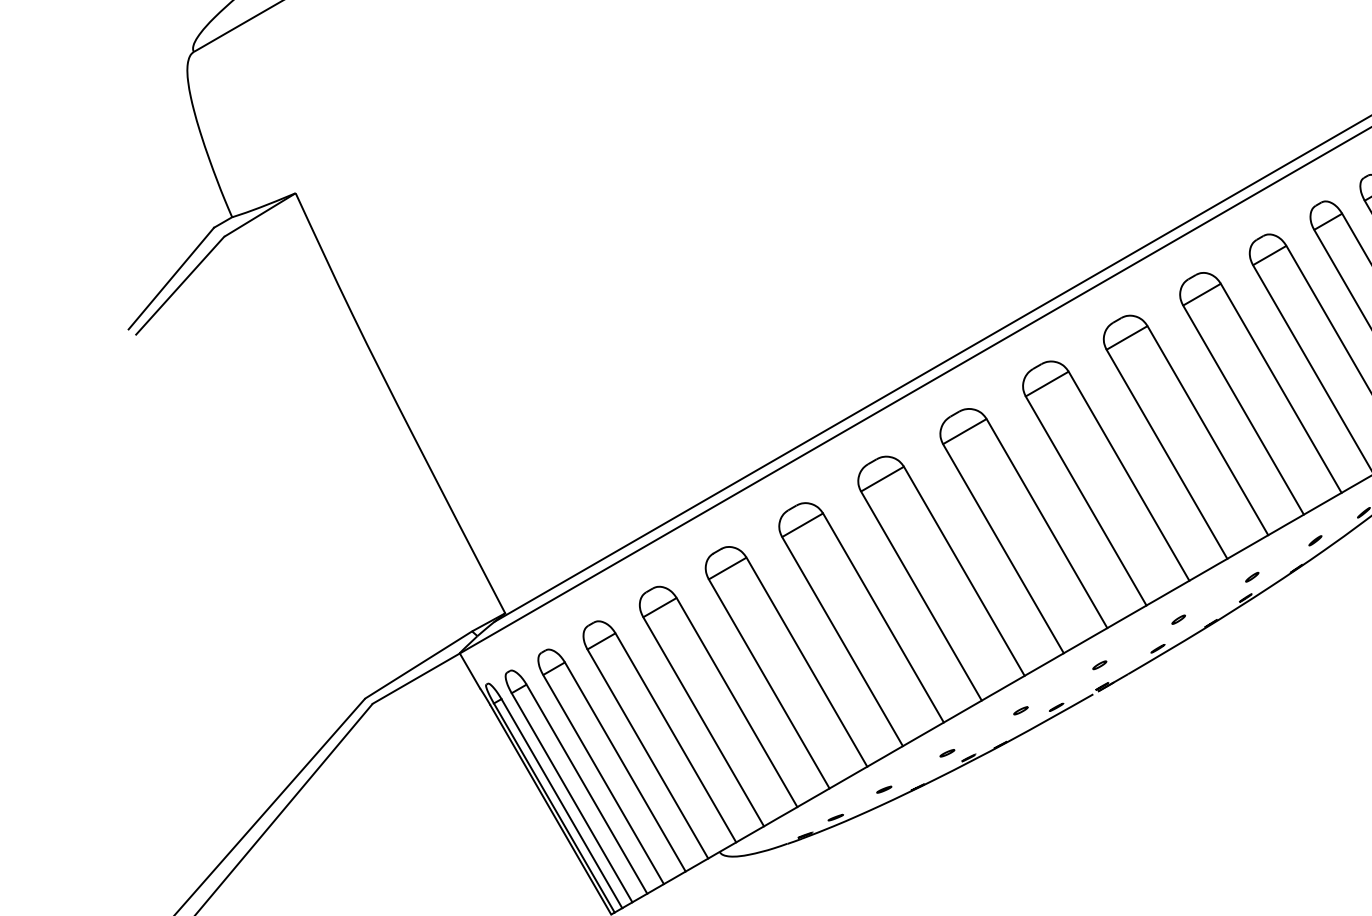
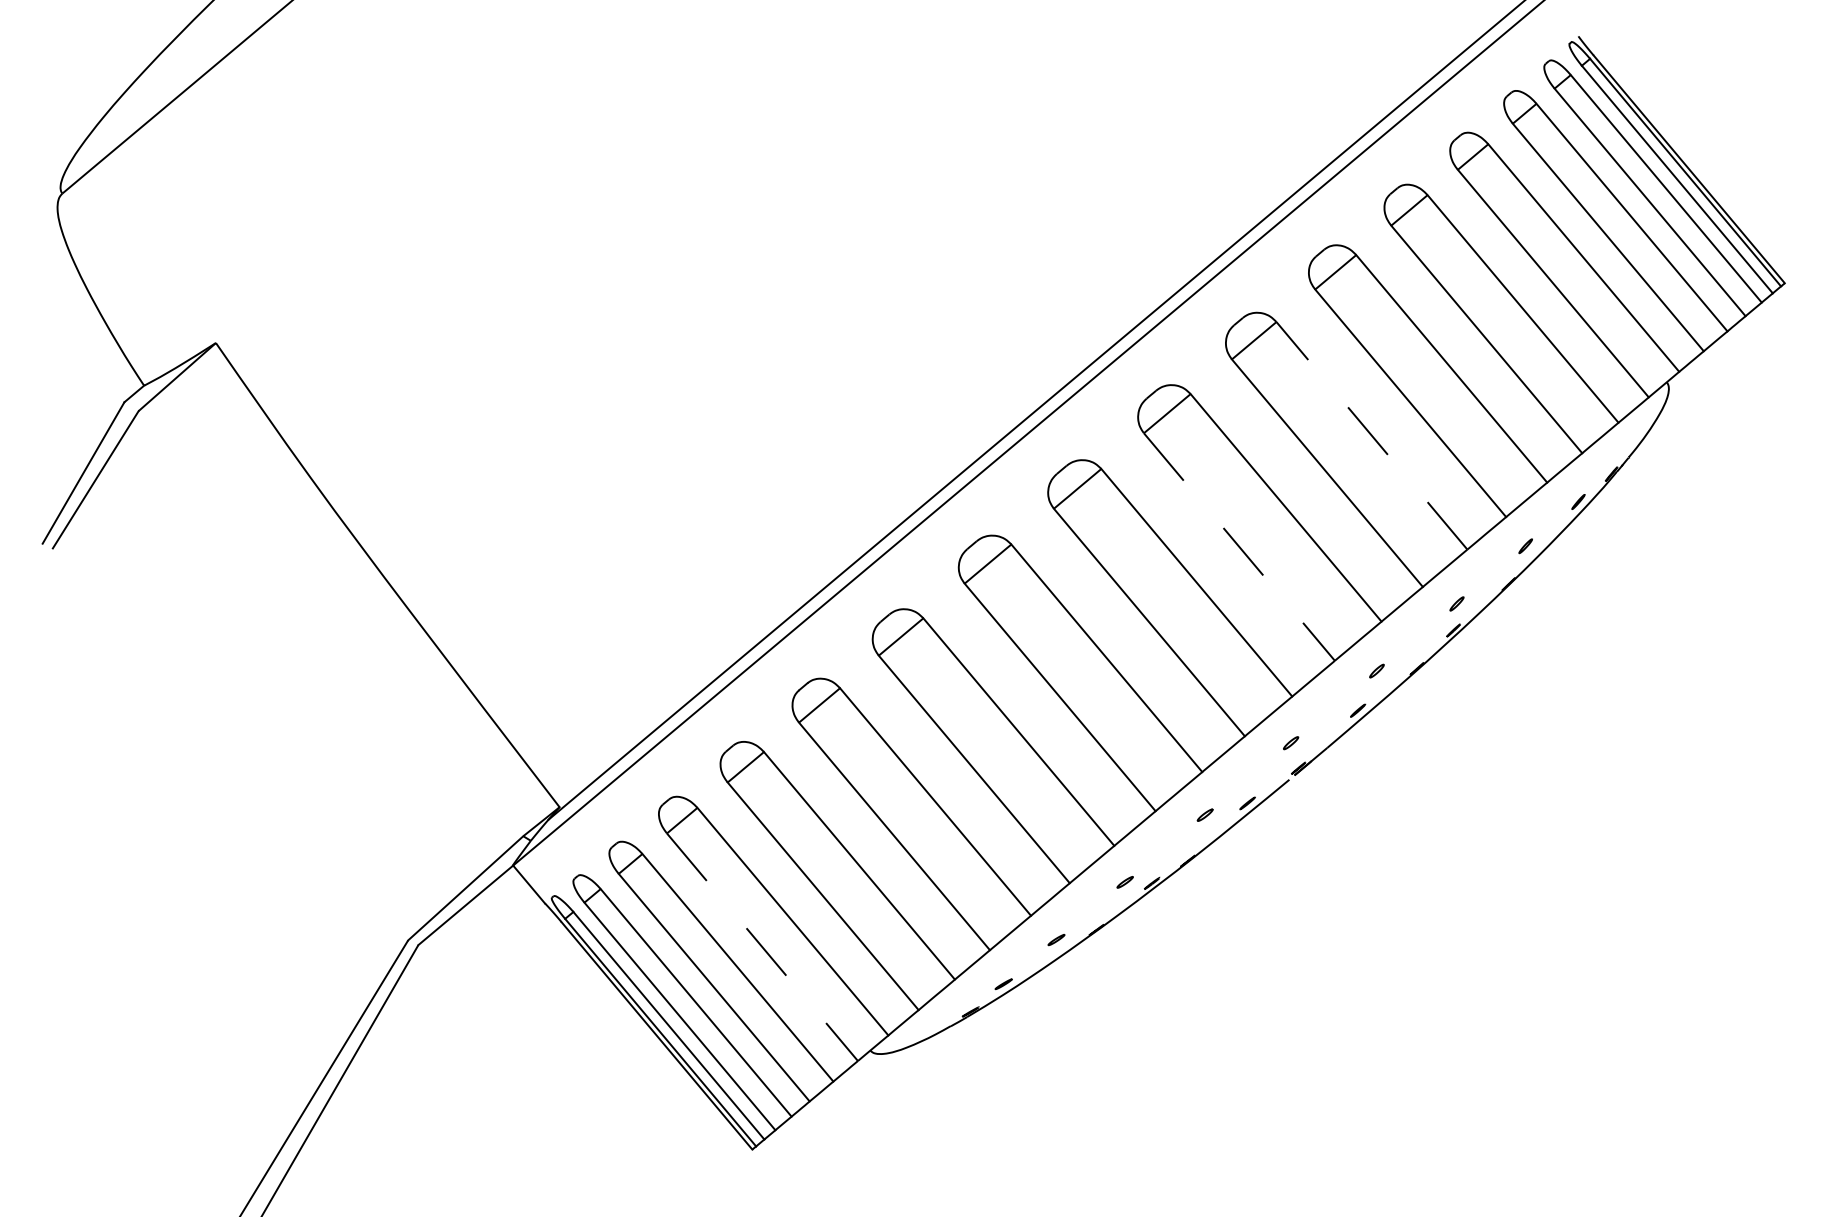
line: (1207, 430) -> (1371, 435), solid -> dashed
line: (1086, 501) -> (1239, 547), solid -> dashed
line: (647, 754) -> (762, 947), solid -> dashed

